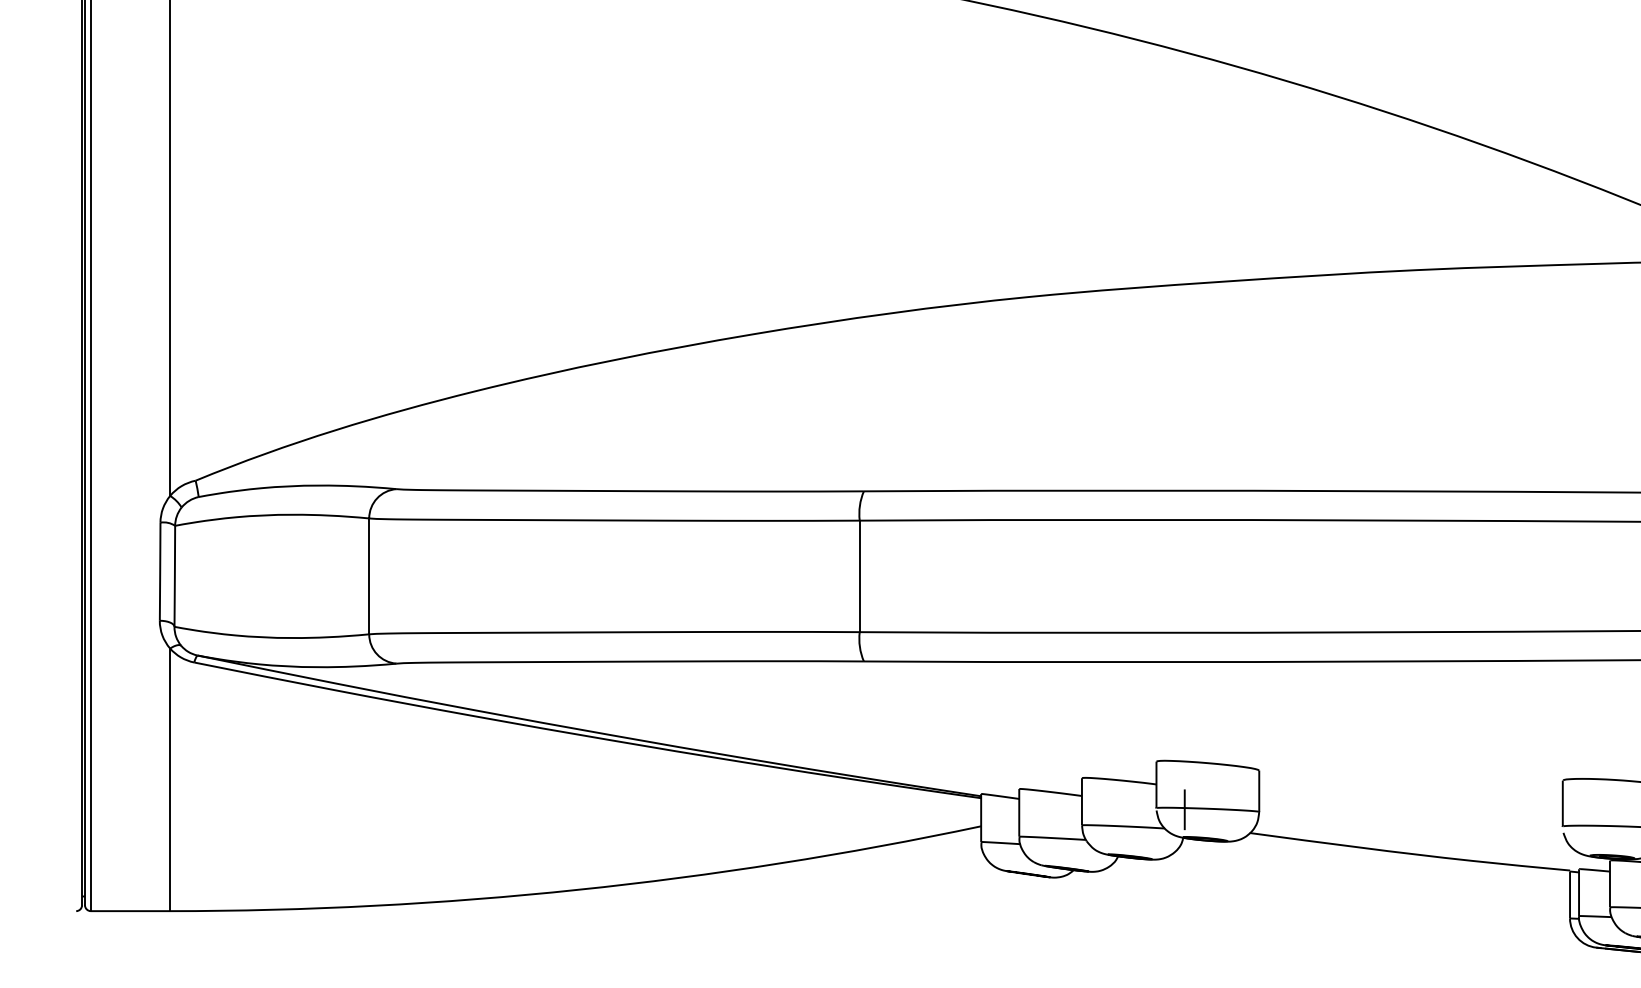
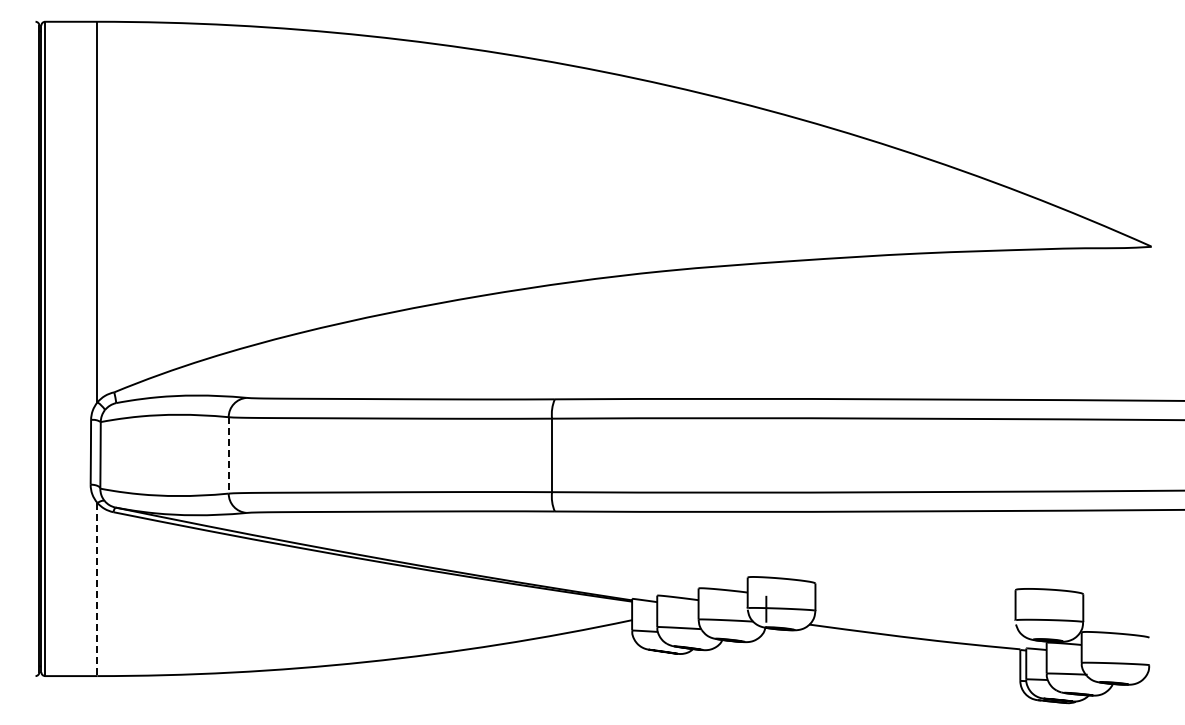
line: (368, 576) -> (228, 455), solid -> dashed
line: (170, 779) -> (97, 589), solid -> dashed

